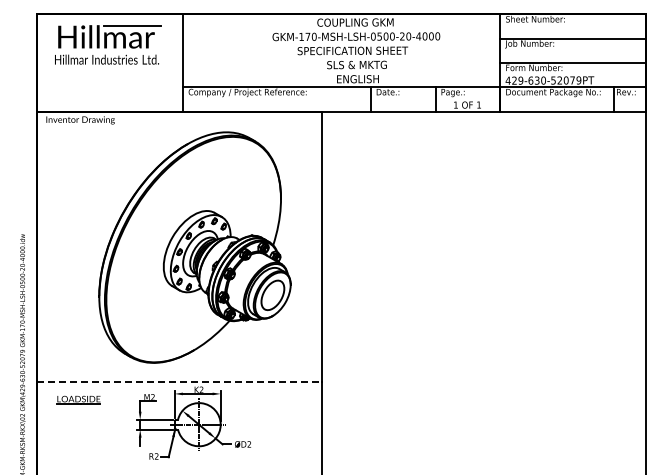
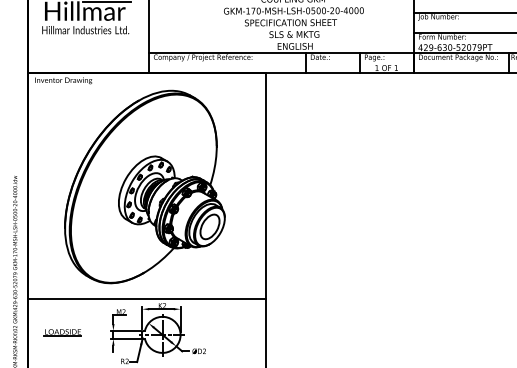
part: (194, 247) -> (144, 186), moved
line: (179, 381) -> (146, 298), dashed -> solid
part: (78, 399) -> (62, 332), moved

